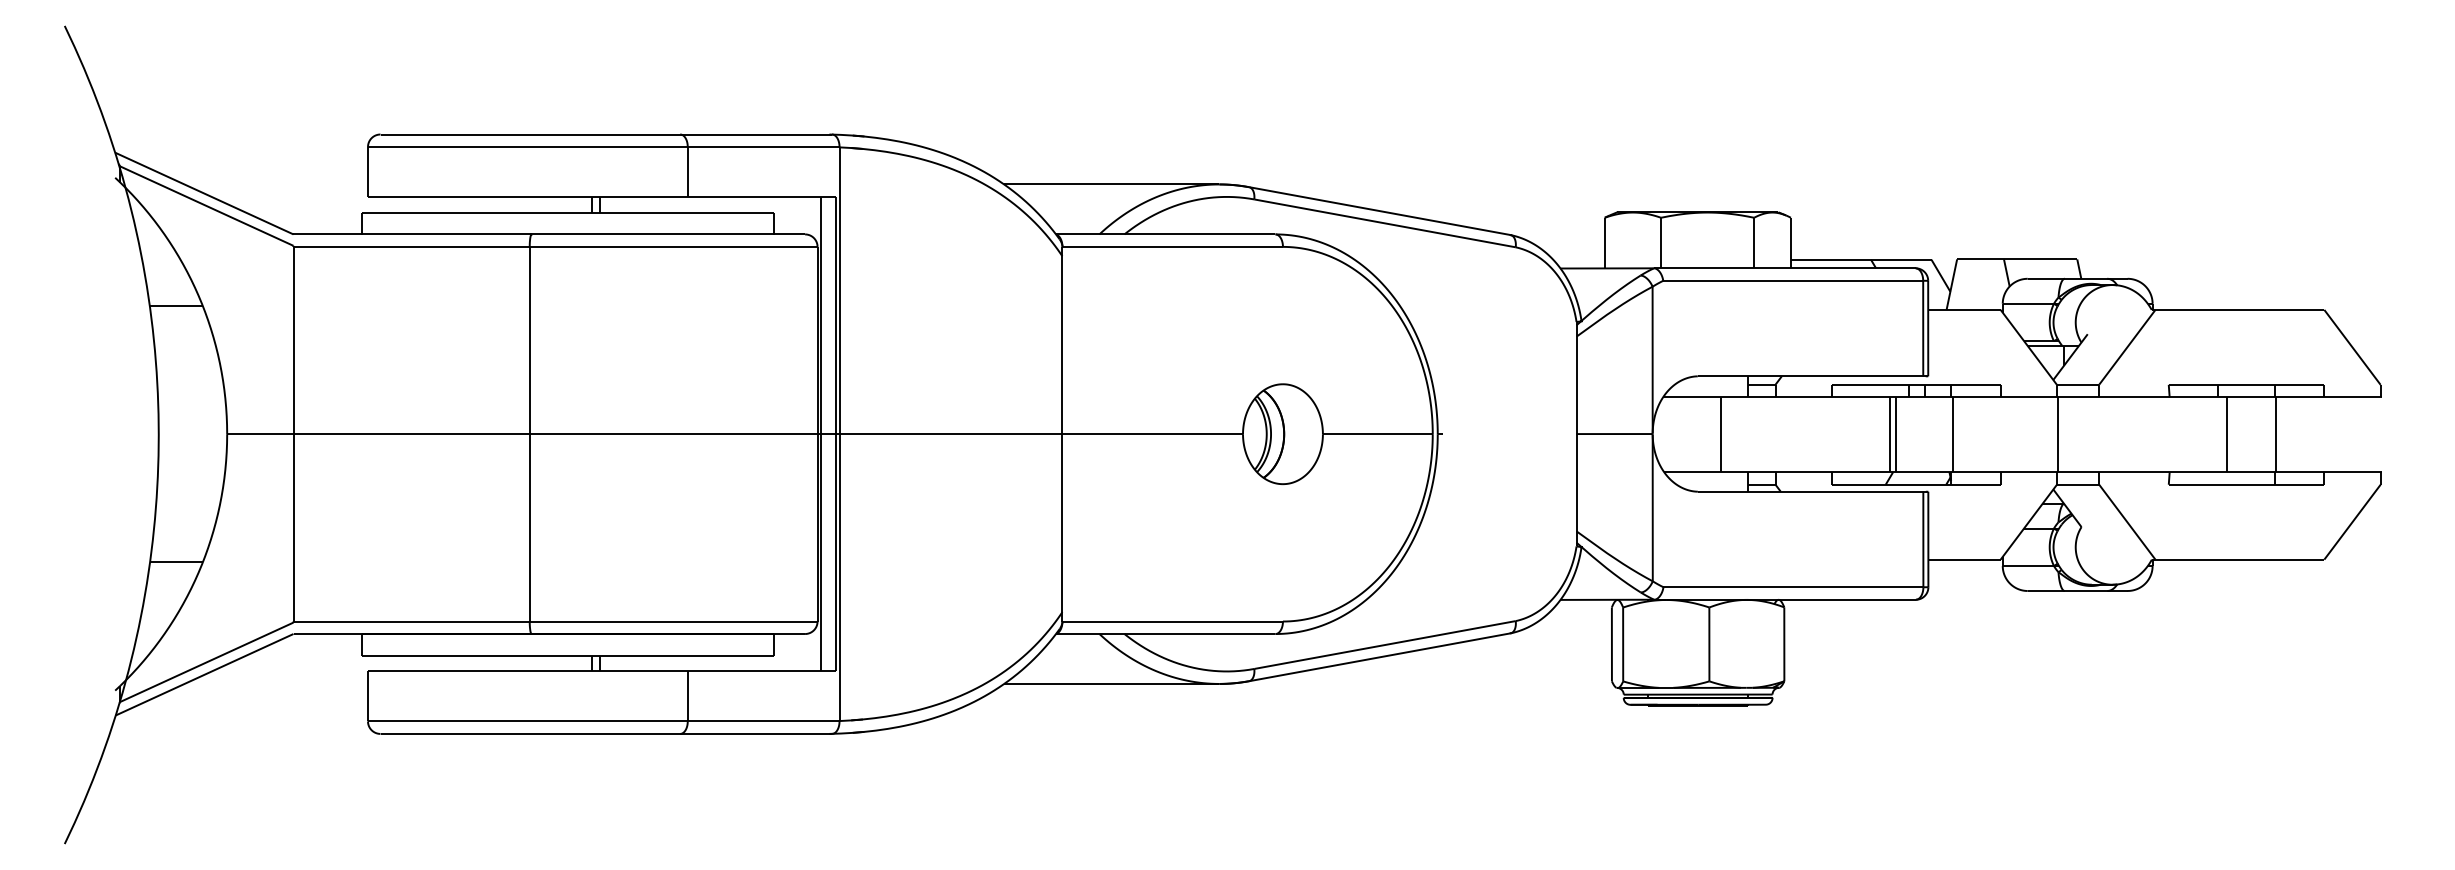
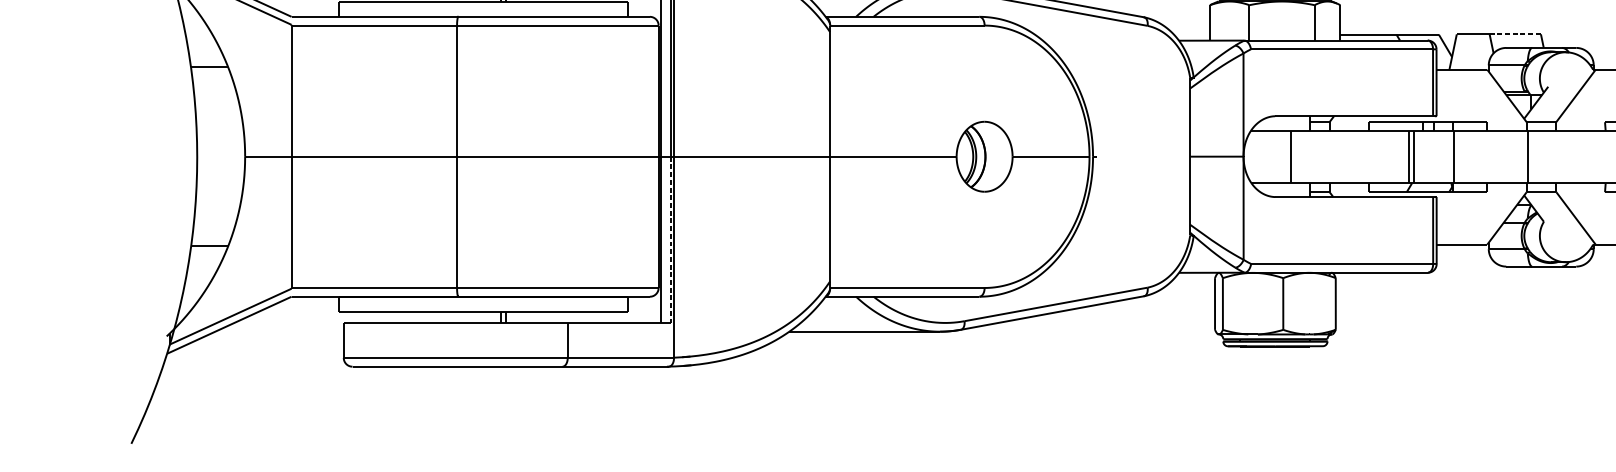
line: (2040, 259) -> (1515, 34), solid -> dashed
line: (835, 552) -> (671, 239), solid -> dashed

